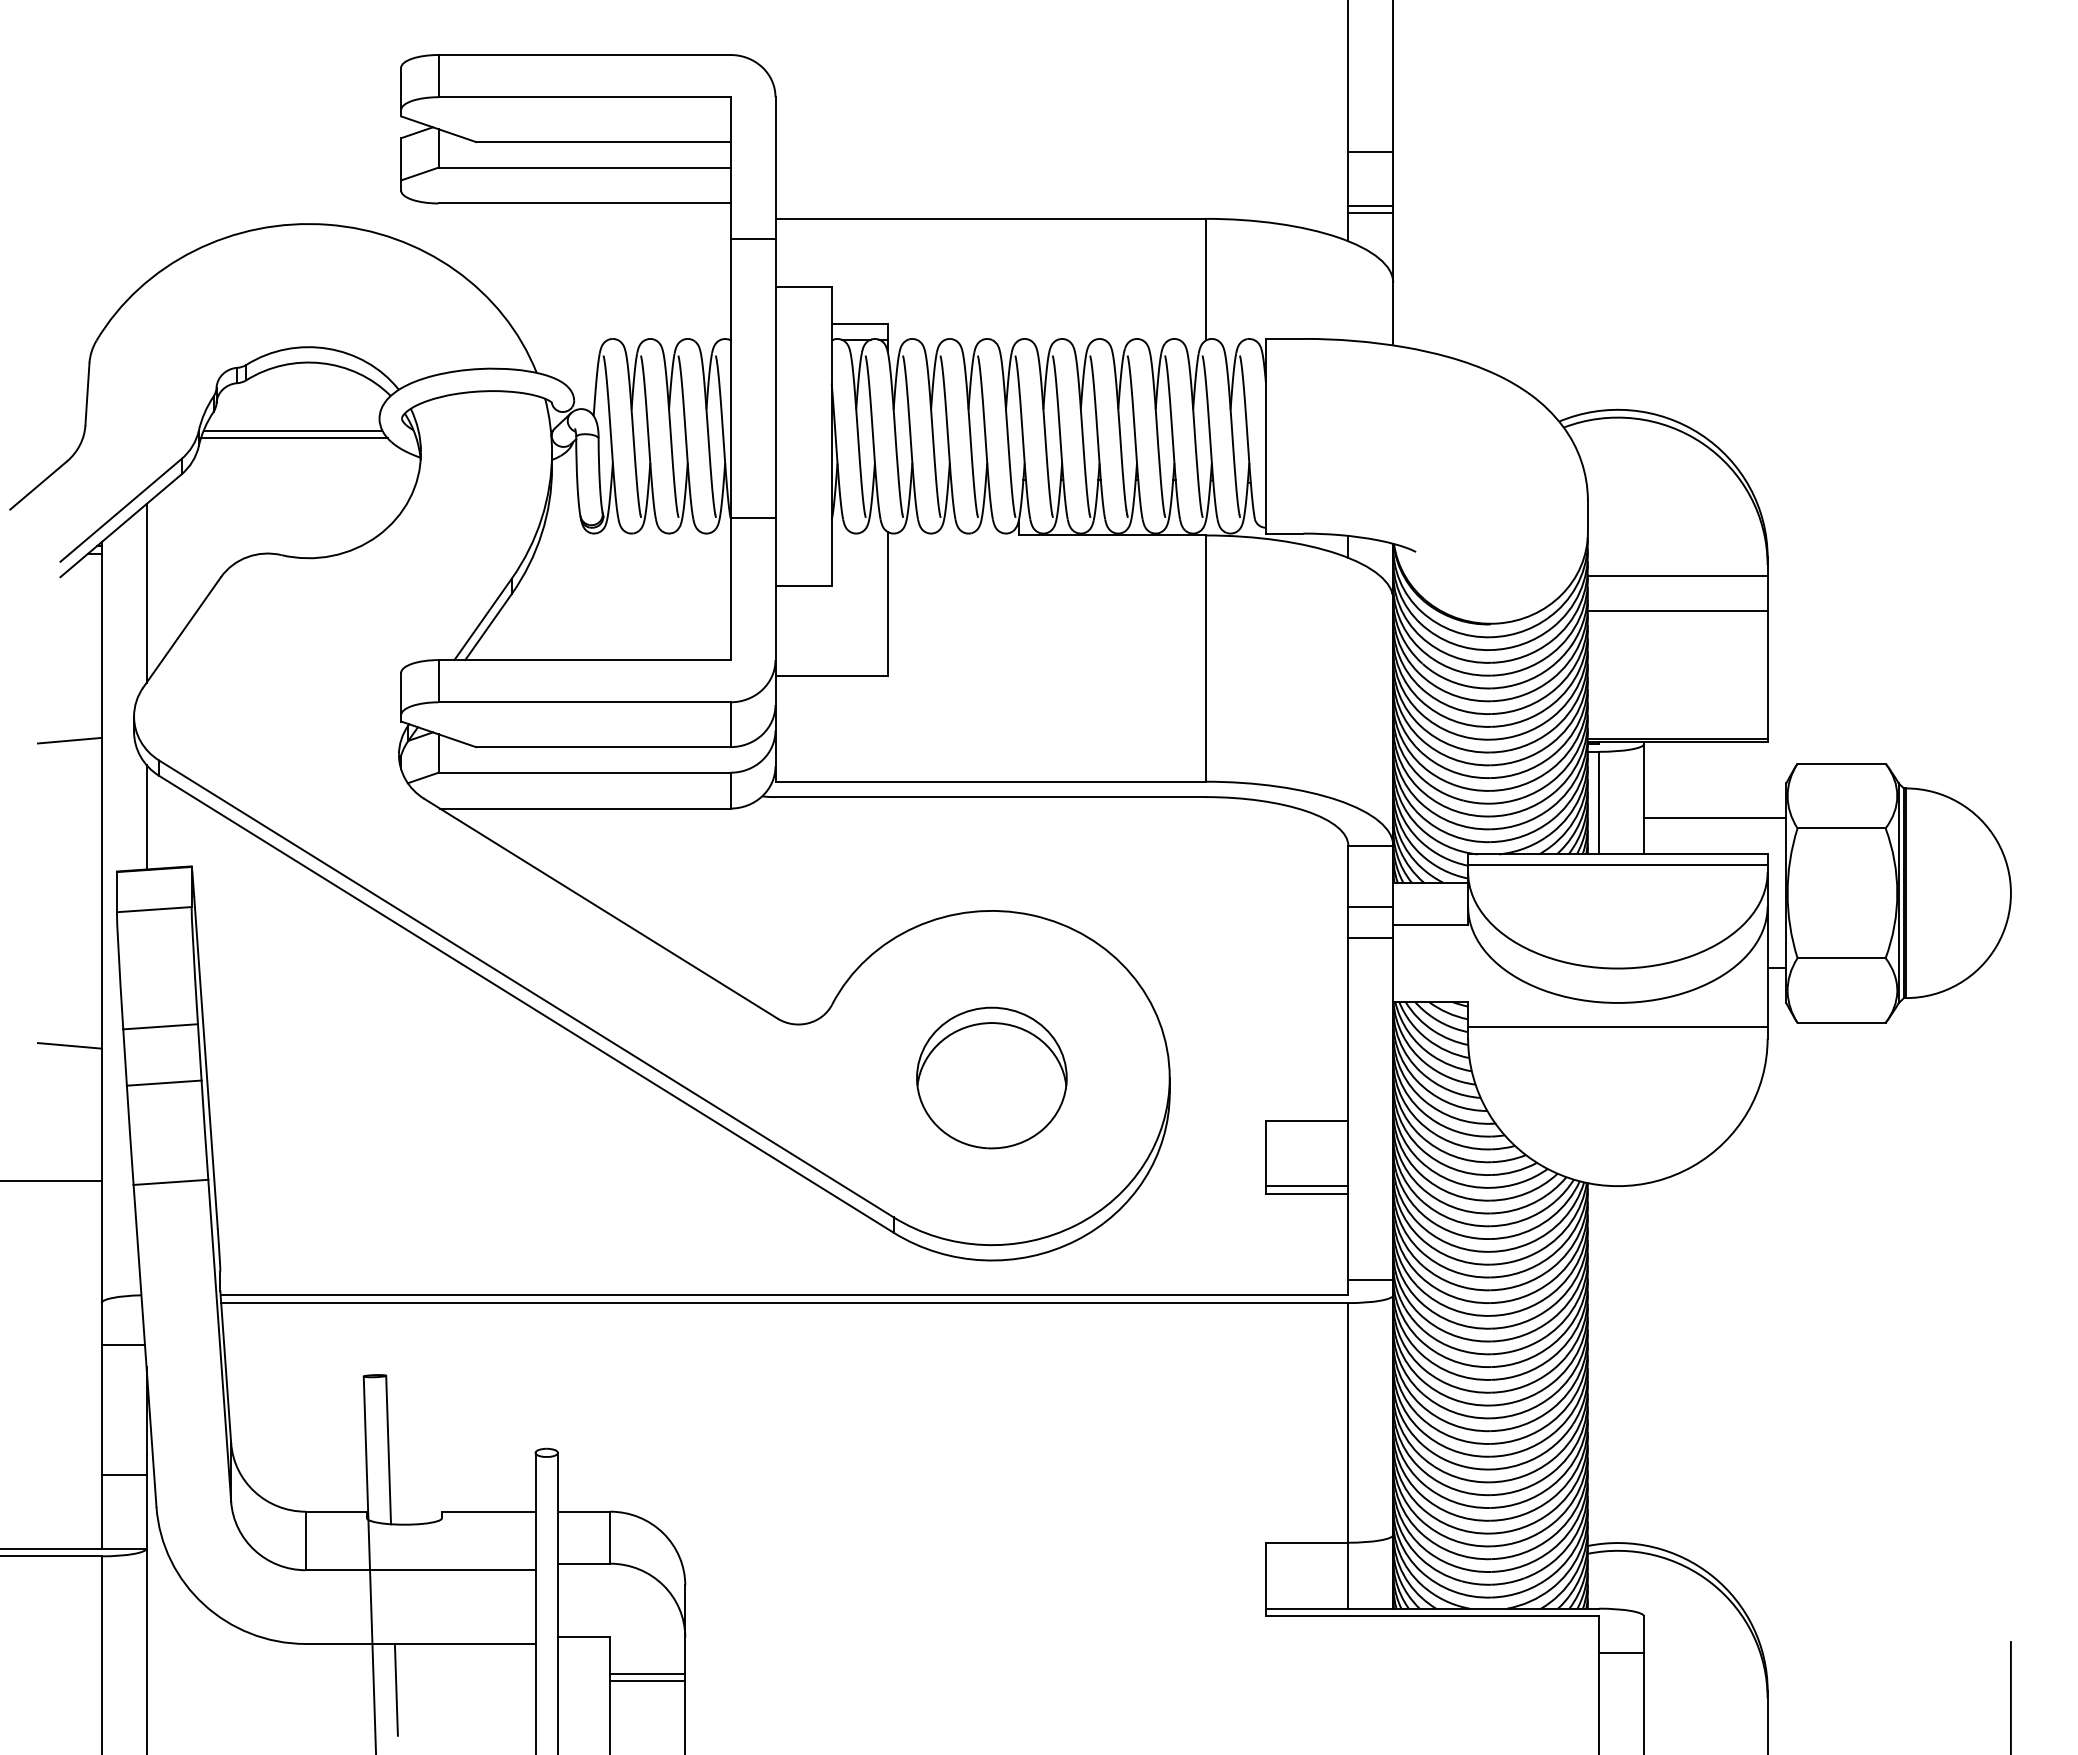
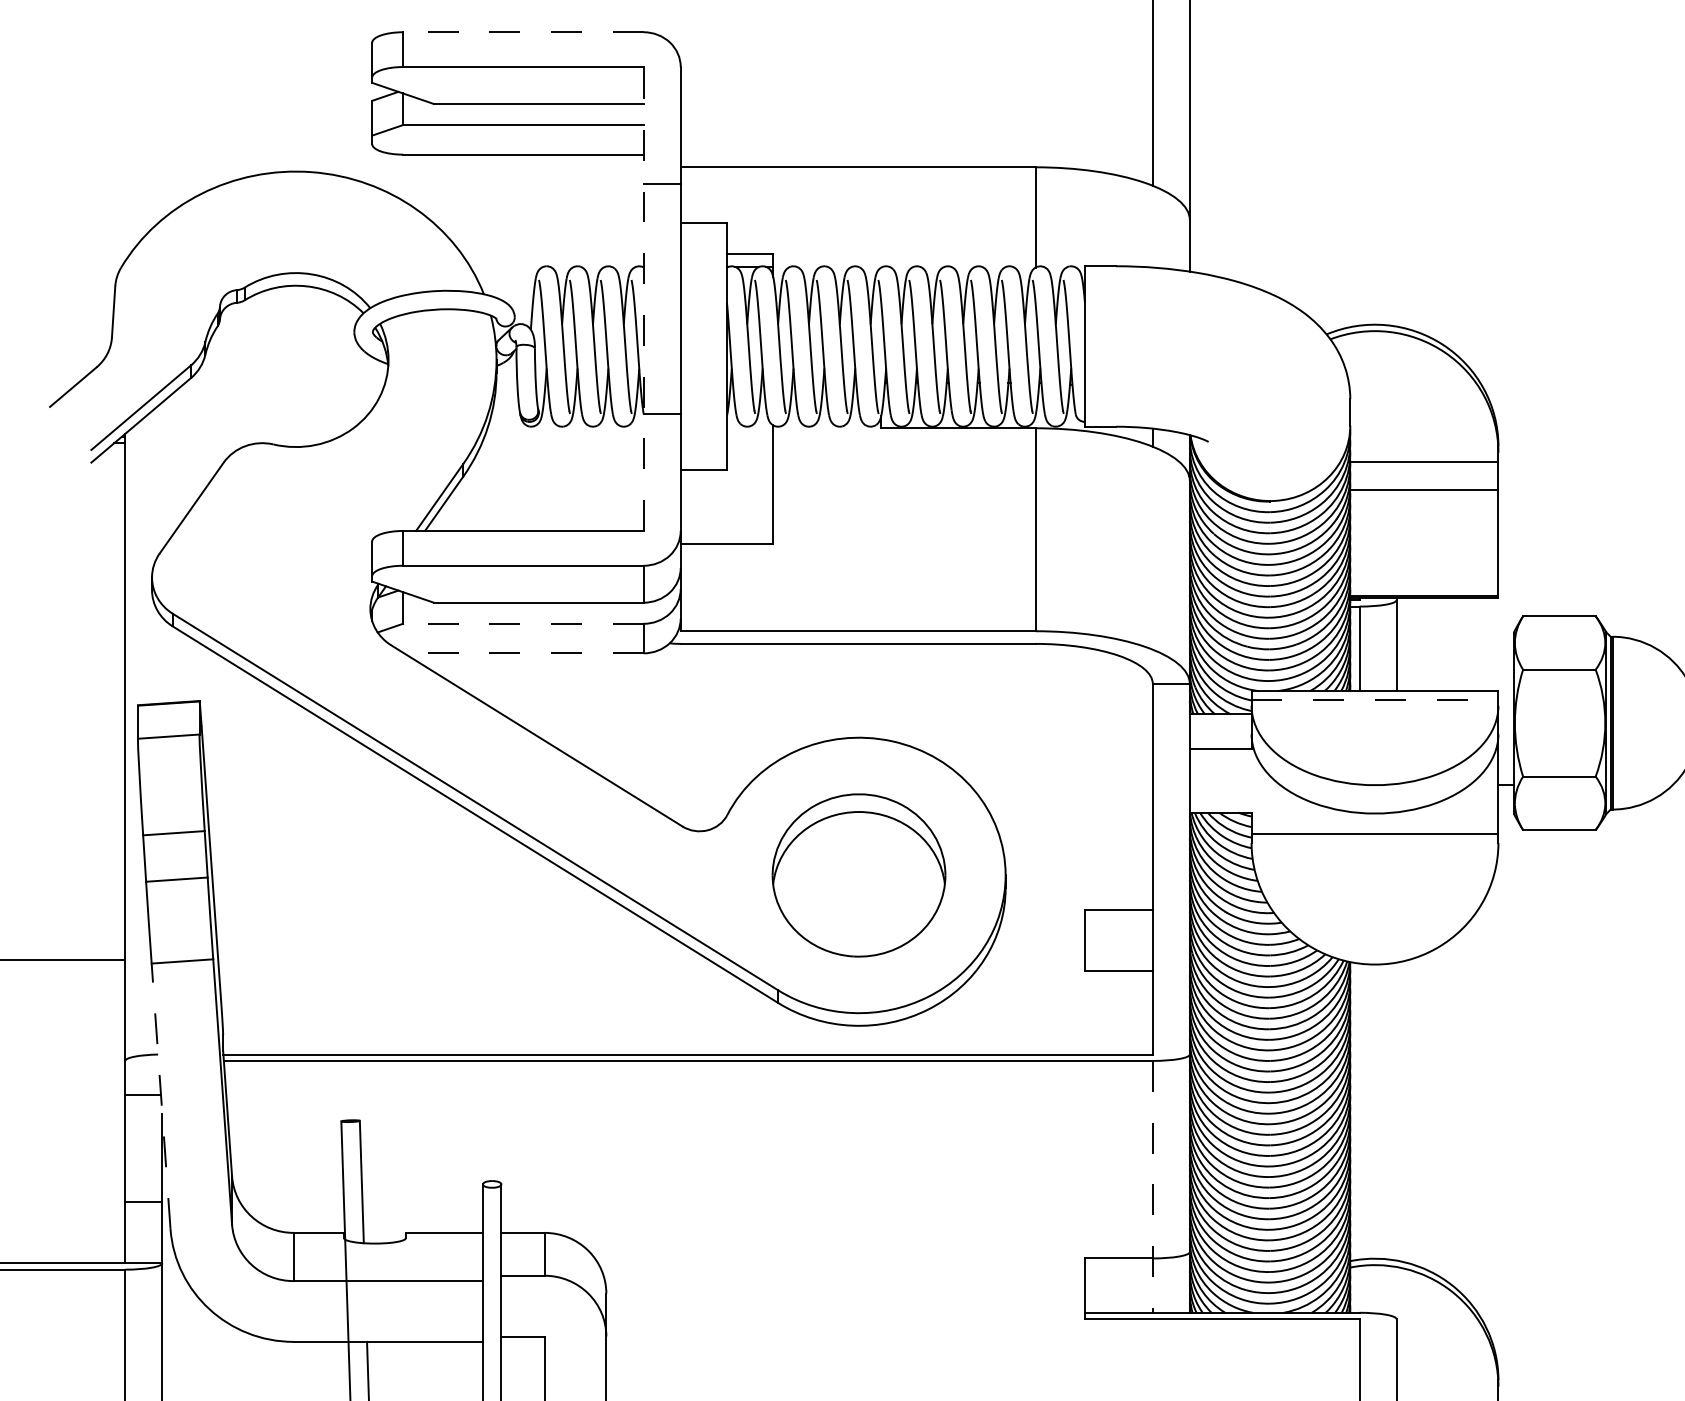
line: (584, 55) -> (523, 32), solid -> dashed
line: (1370, 151) -> (1171, 111), removed
line: (1370, 205) -> (1171, 156), removed
line: (1370, 212) -> (1171, 162), removed
line: (730, 378) -> (643, 298), solid -> dashed
line: (292, 430) -> (282, 341), removed
line: (293, 438) -> (283, 348), removed
line: (146, 593) -> (162, 476), removed
line: (69, 740) -> (98, 597), removed
line: (584, 772) -> (523, 623), solid -> dashed
line: (584, 808) -> (523, 653), solid -> dashed
line: (146, 817) -> (162, 660), removed
line: (1715, 818) -> (1455, 661), removed
line: (1617, 864) -> (1374, 699), solid -> dashed
line: (1370, 906) -> (1171, 734), removed
line: (1370, 937) -> (1171, 759), removed
line: (69, 1045) -> (98, 848), removed
part: (991, 1077) -> (858, 875), size x1.4
line: (1306, 1186) -> (1118, 964), removed
line: (1370, 1280) -> (1171, 1042), removed
line: (145, 1345) -> (161, 1095), solid -> dashed
line: (1348, 1455) -> (1152, 1186), solid -> dashed
line: (1621, 1652) -> (1377, 1348), removed
line: (647, 1674) -> (575, 1367), removed
line: (647, 1680) -> (575, 1372), removed

